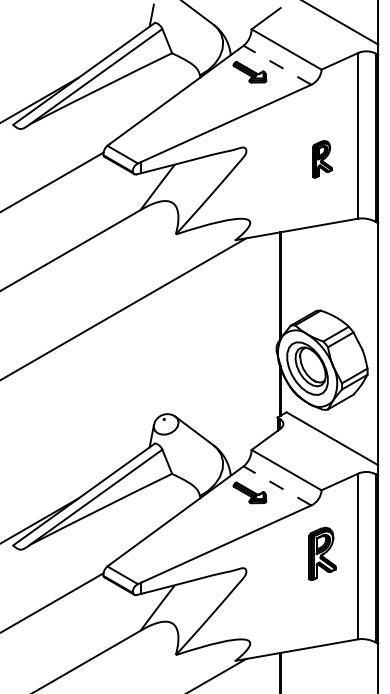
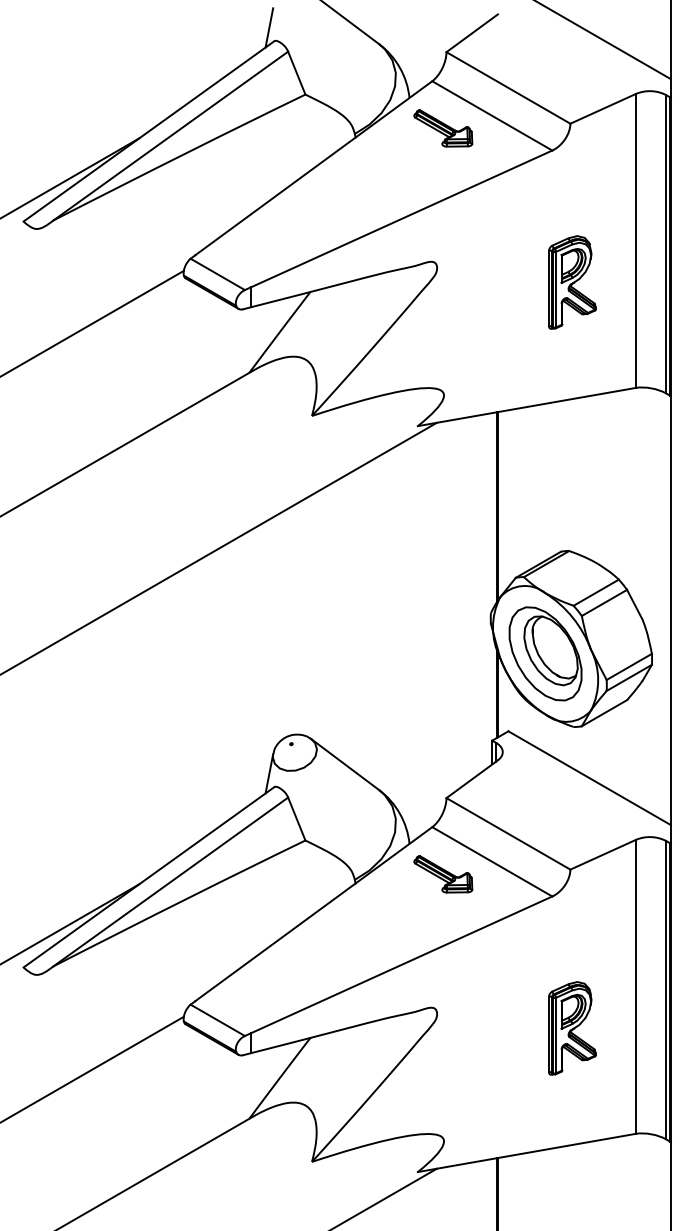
line: (277, 65) -> (492, 116), dashed -> solid
part: (322, 159) -> (572, 283), size x1.43
line: (277, 485) -> (492, 861), dashed -> solid
part: (322, 553) -> (572, 1027), moved

